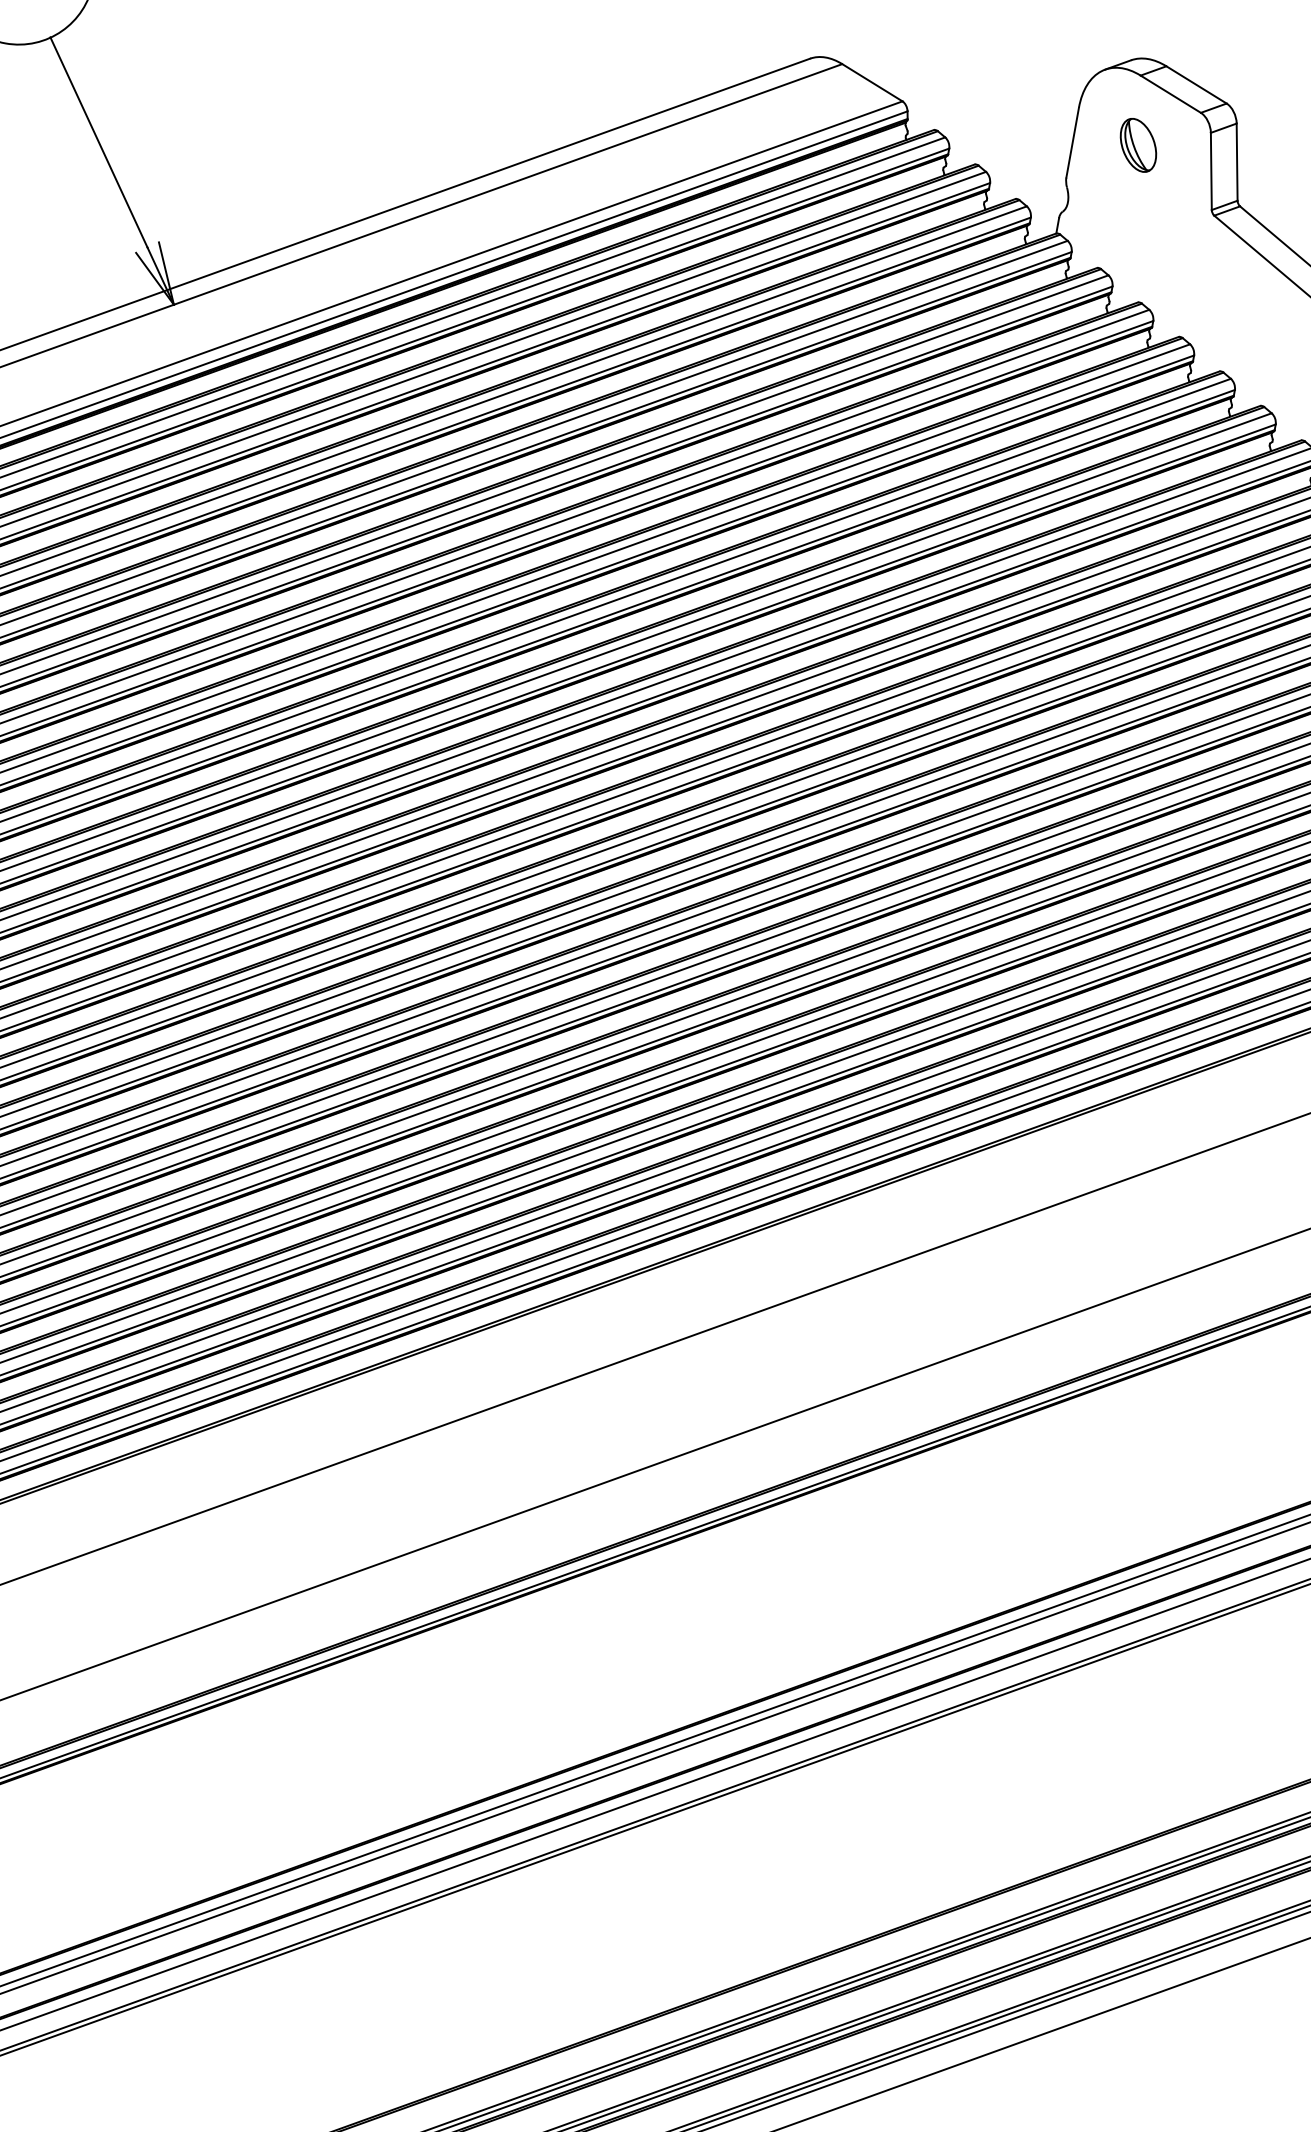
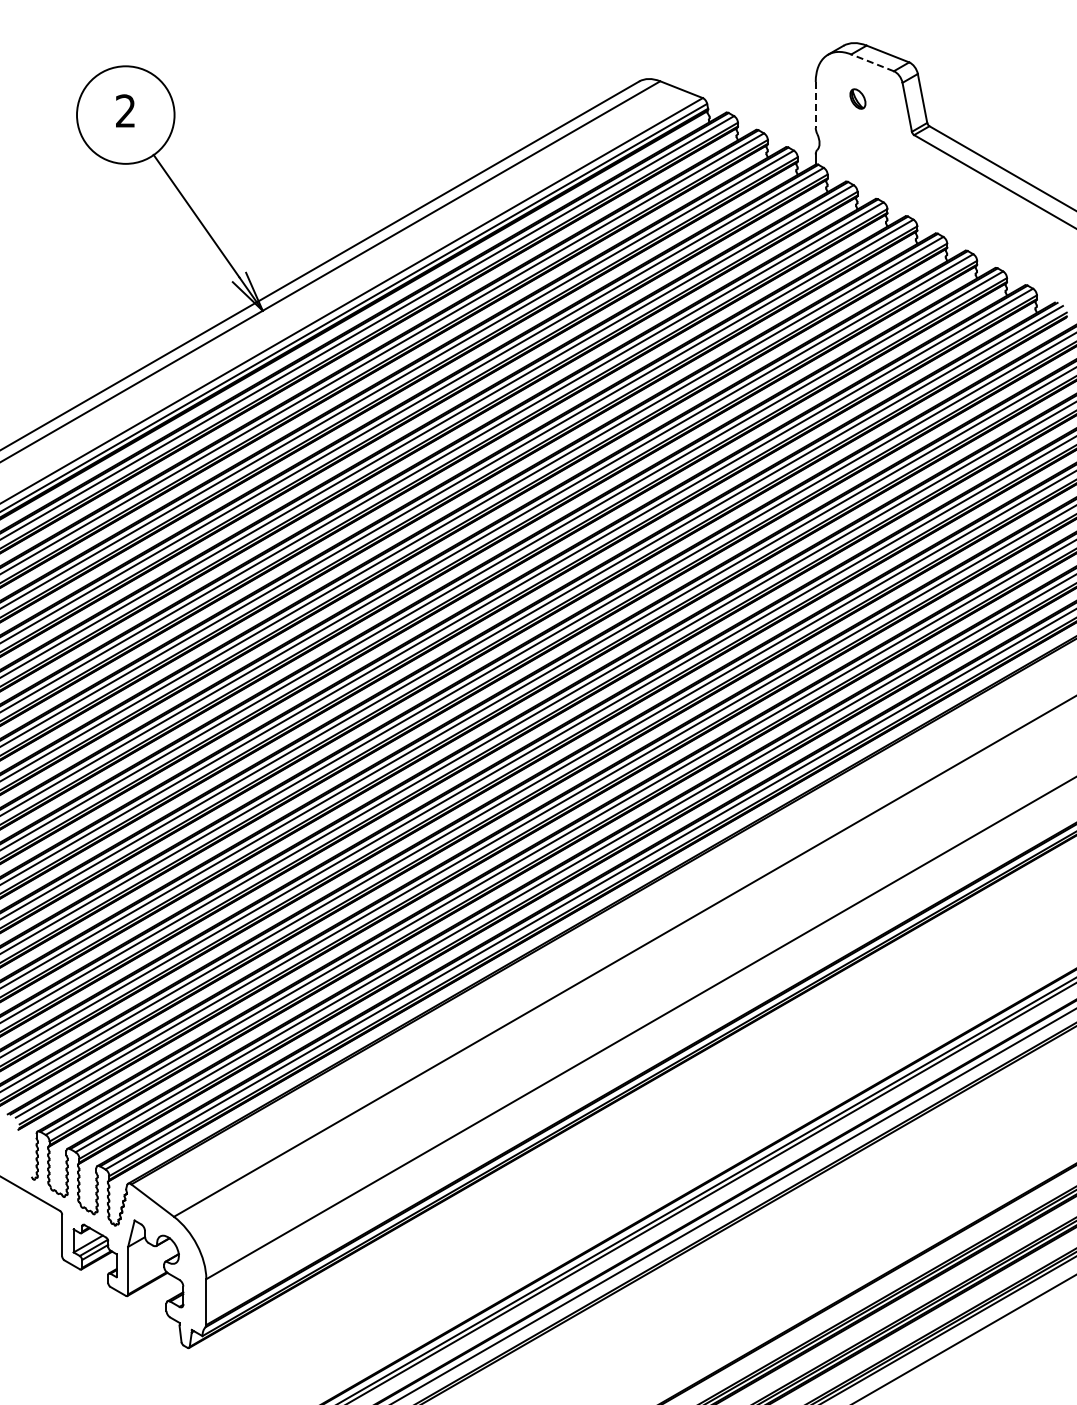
line: (1170, 93) -> (872, 62), solid -> dashed
line: (1072, 141) -> (815, 104), solid -> dashed
part: (1138, 144) -> (857, 98), size x0.6

